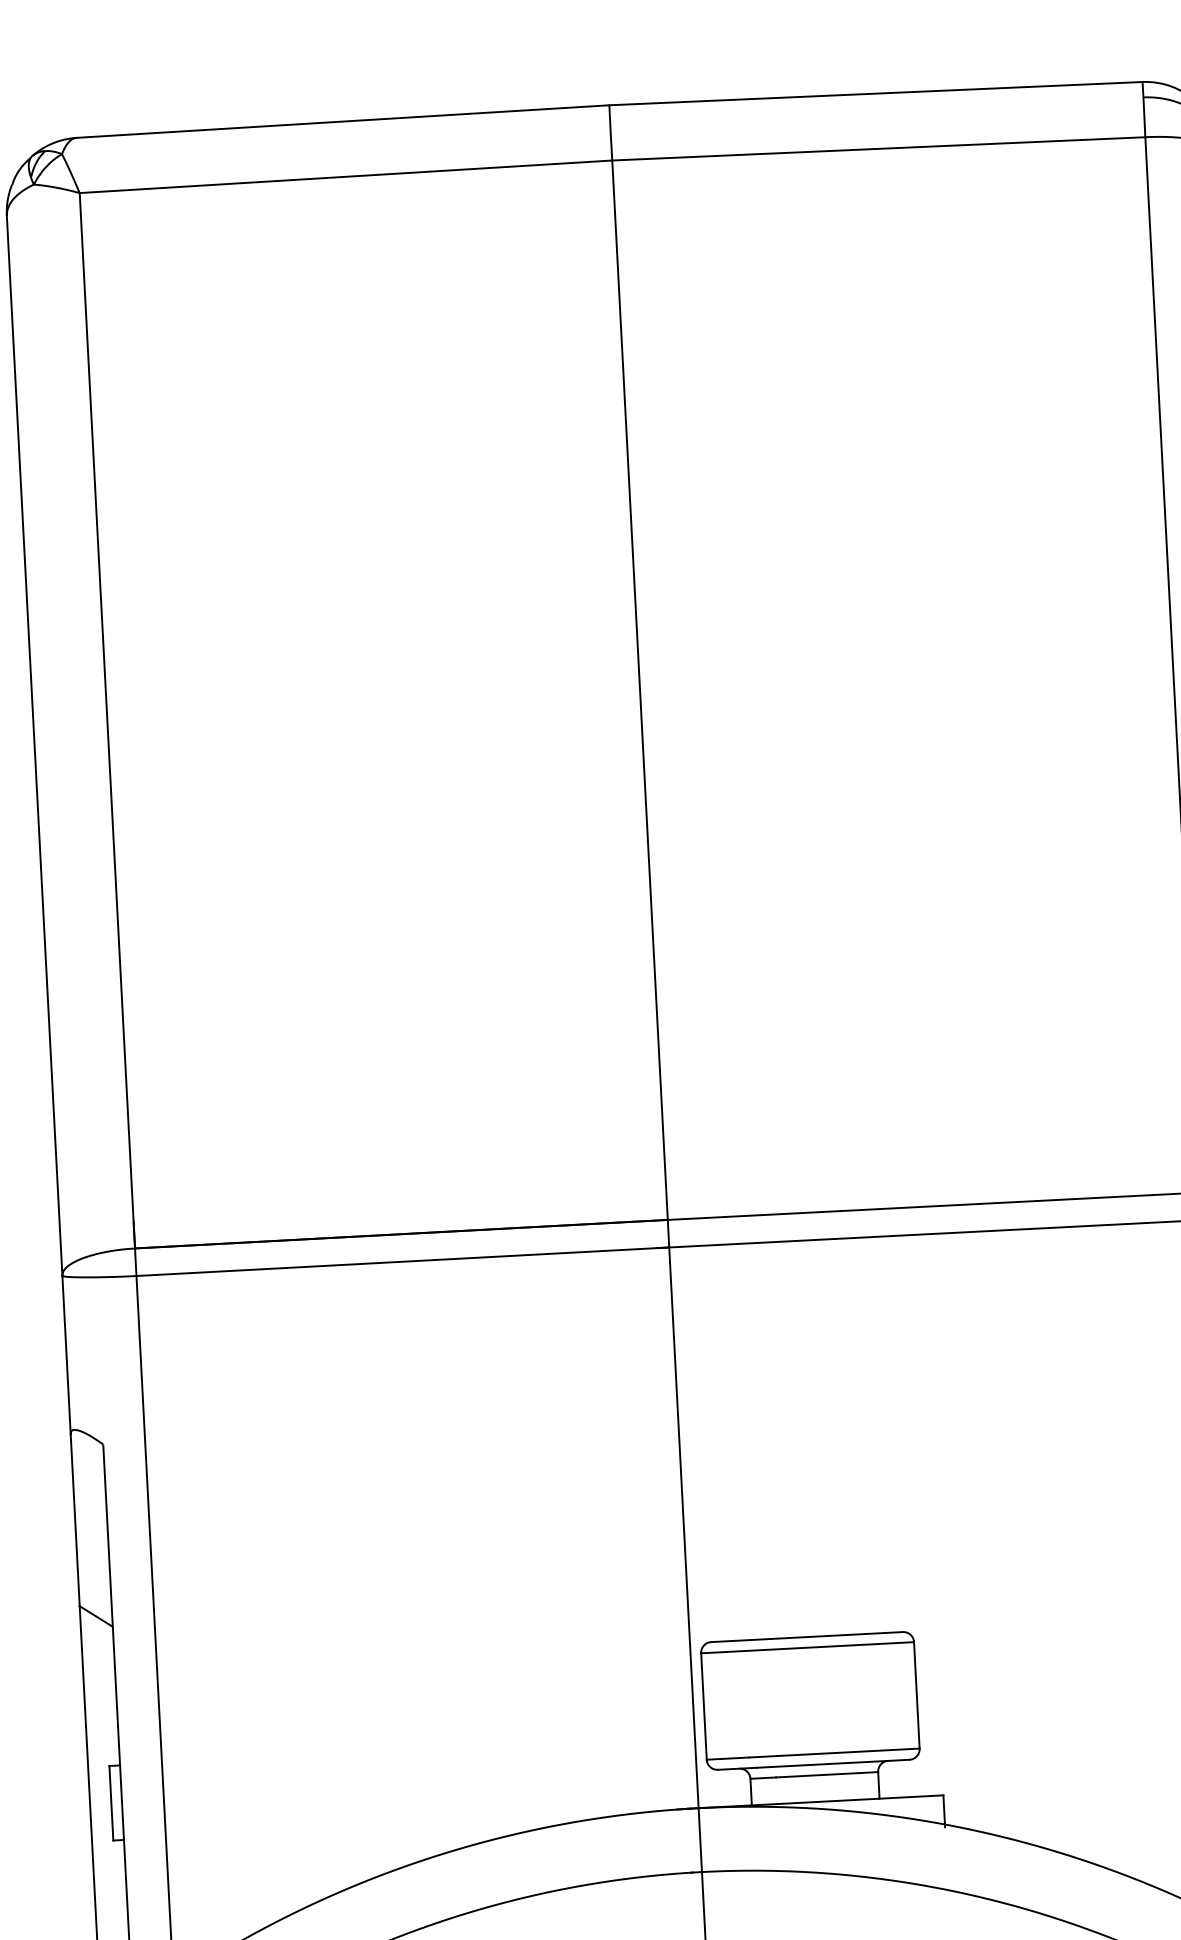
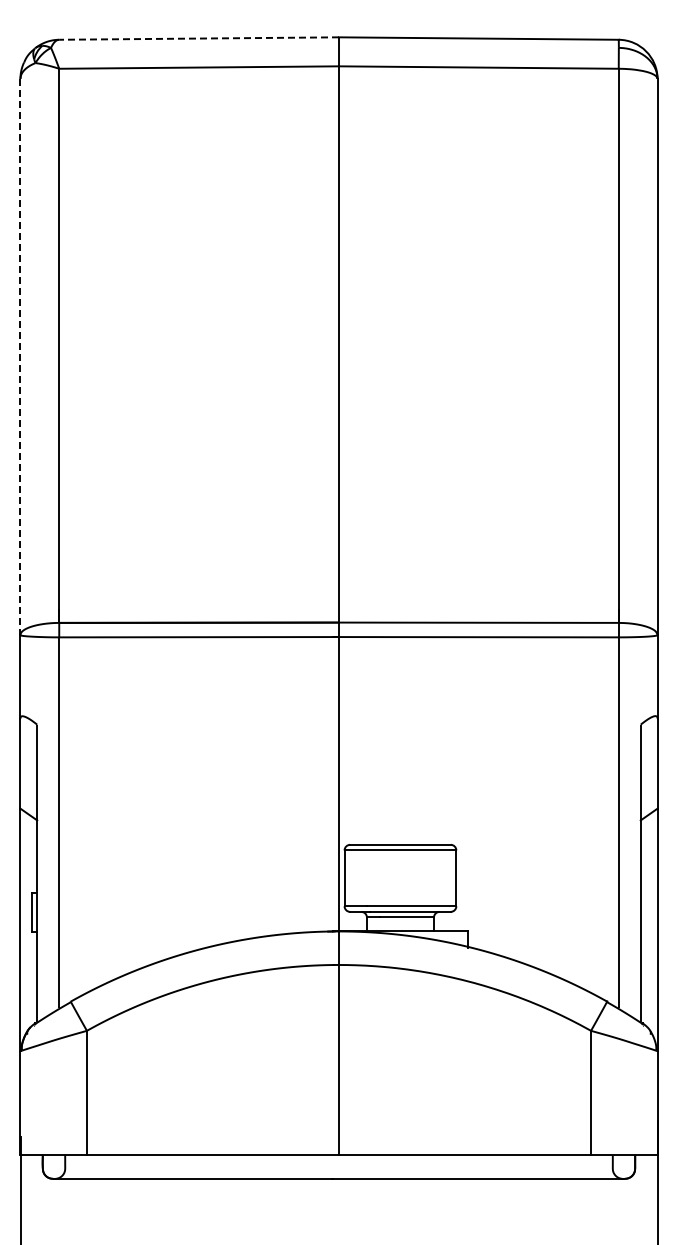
line: (343, 121) -> (199, 38), solid -> dashed
line: (34, 746) -> (20, 357), solid -> dashed

